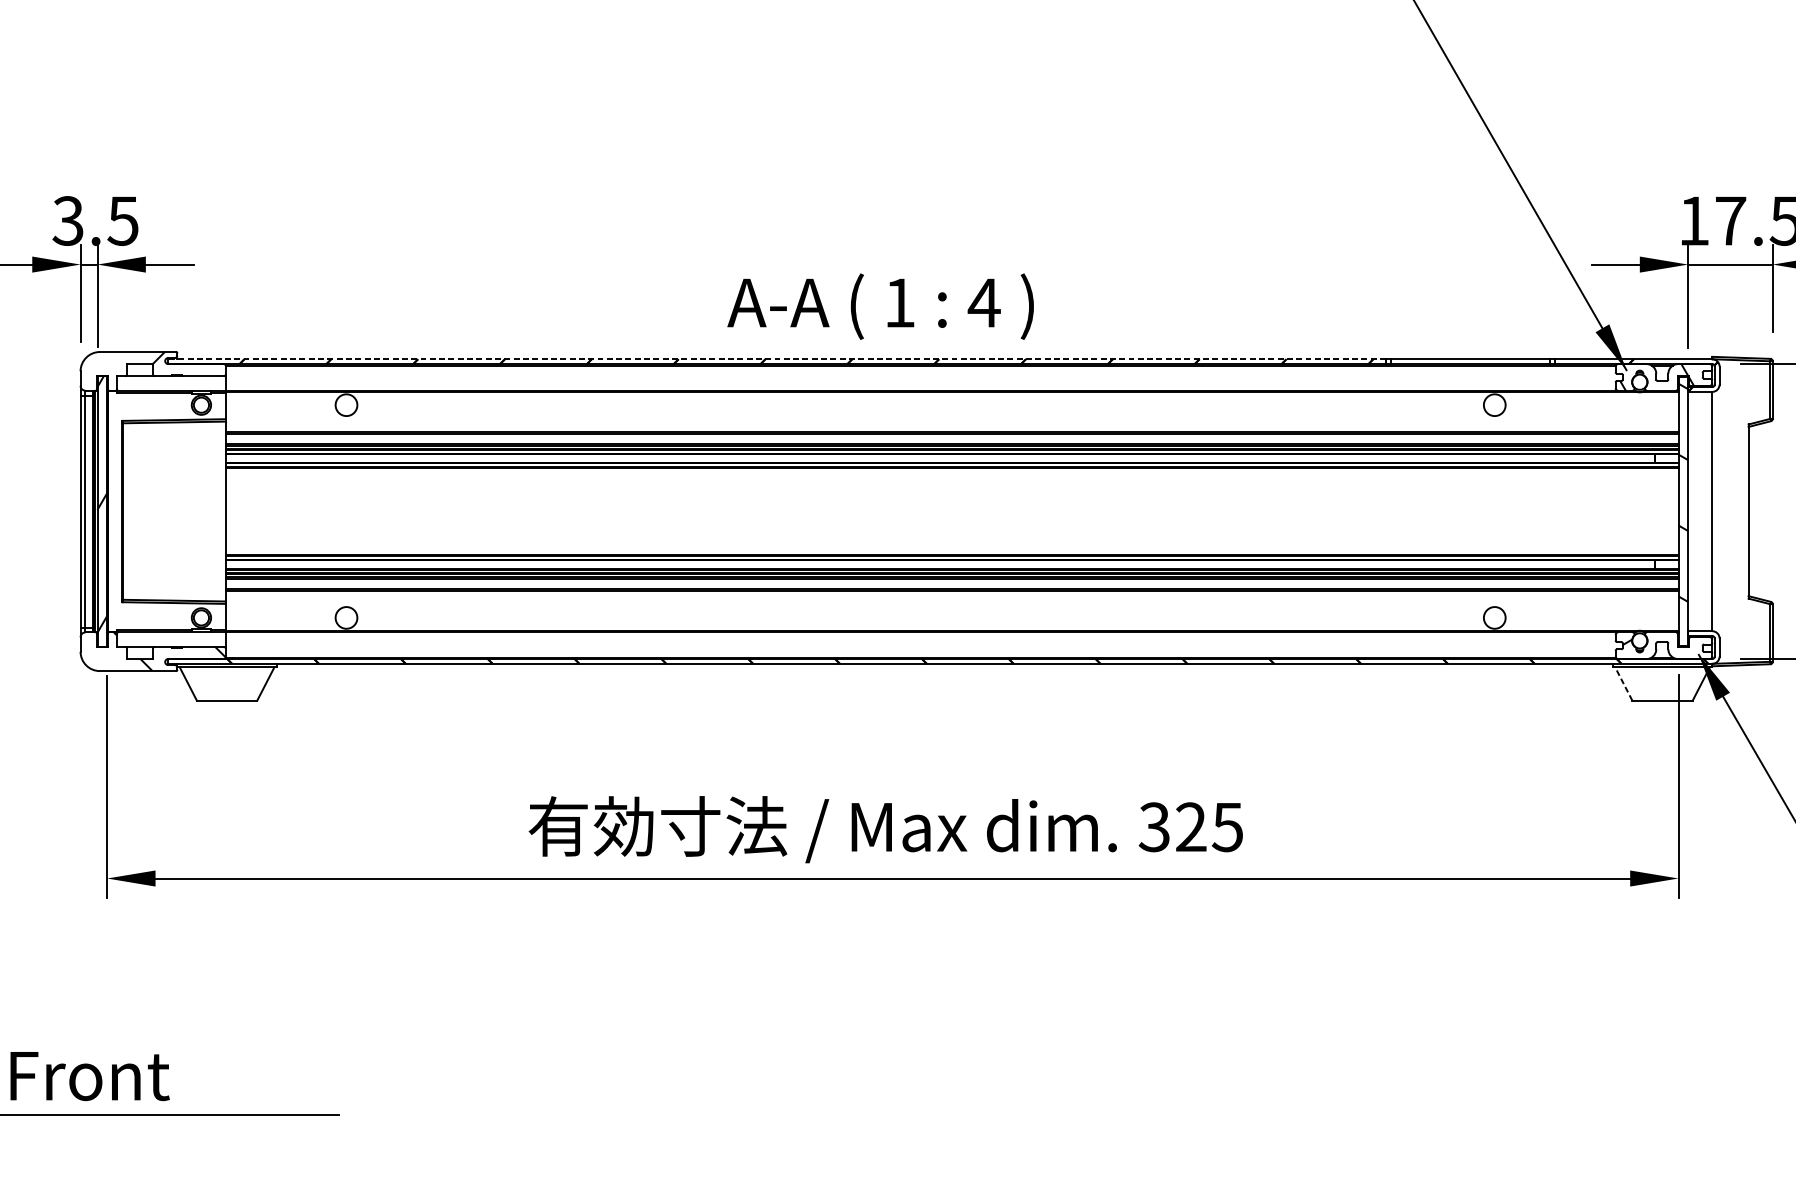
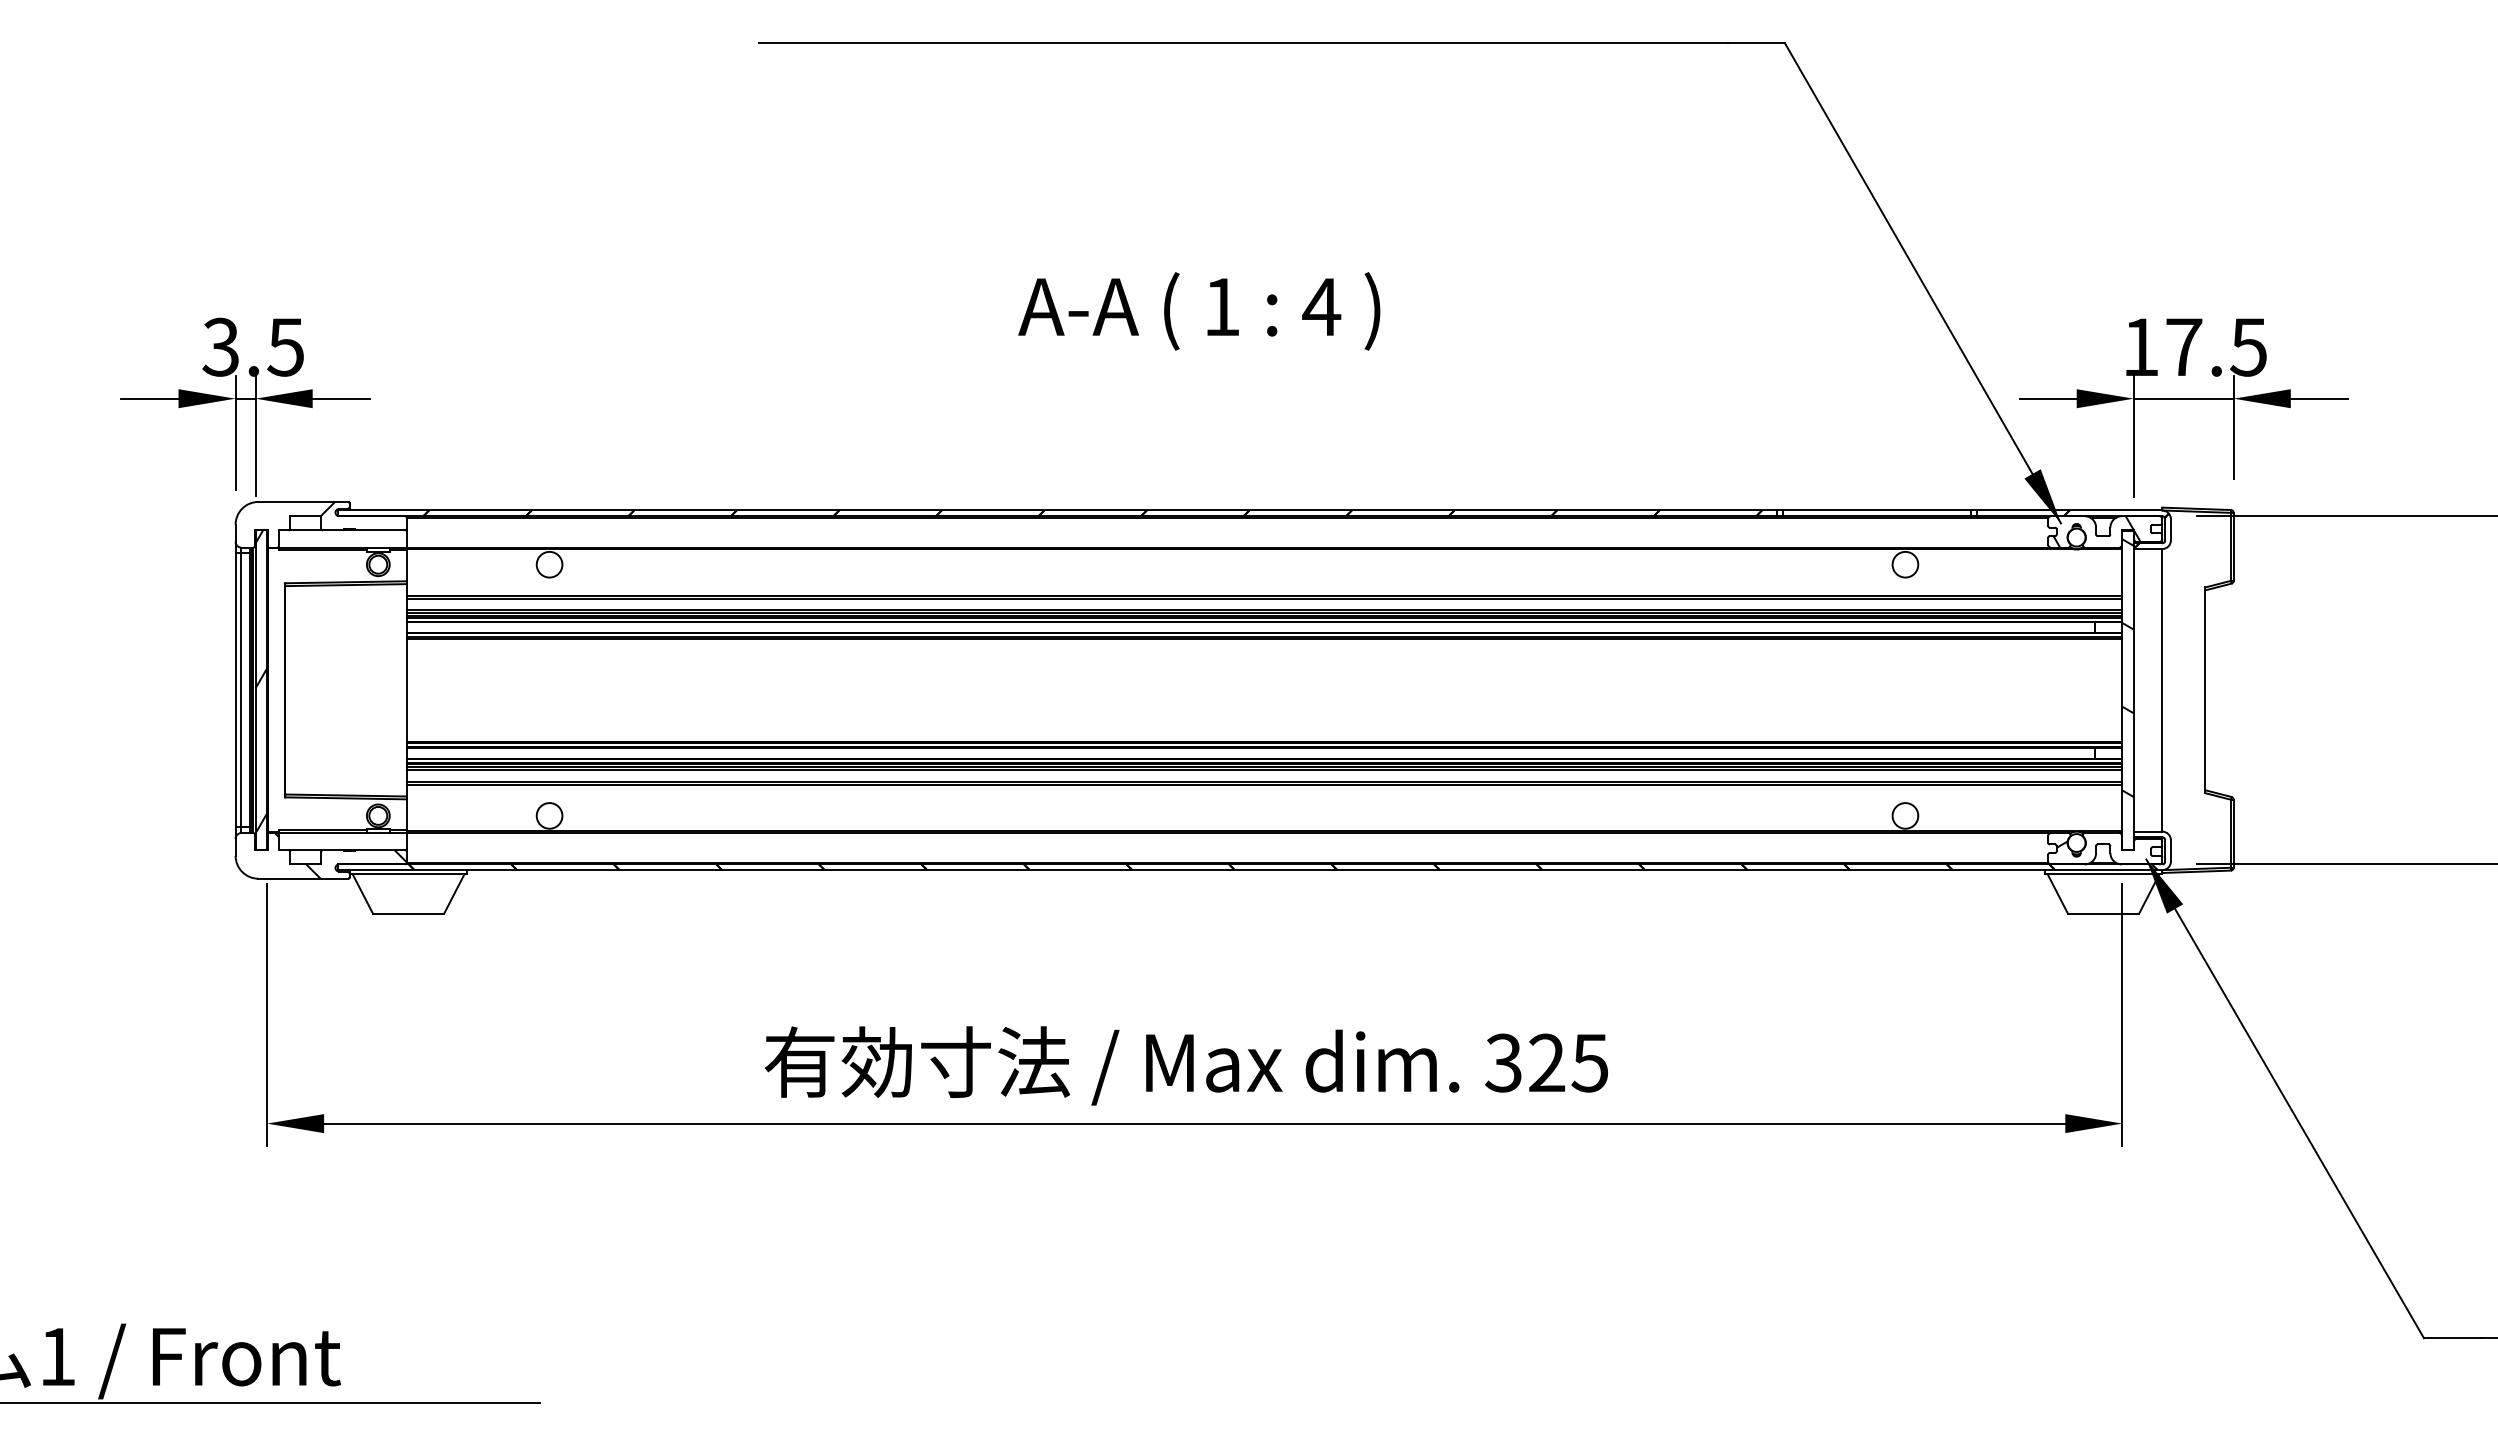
text: (880, 306) -> (1199, 311), moved
line: (776, 359) -> (1057, 510), dashed -> solid
line: (1623, 683) -> (2057, 893), dashed -> solid

